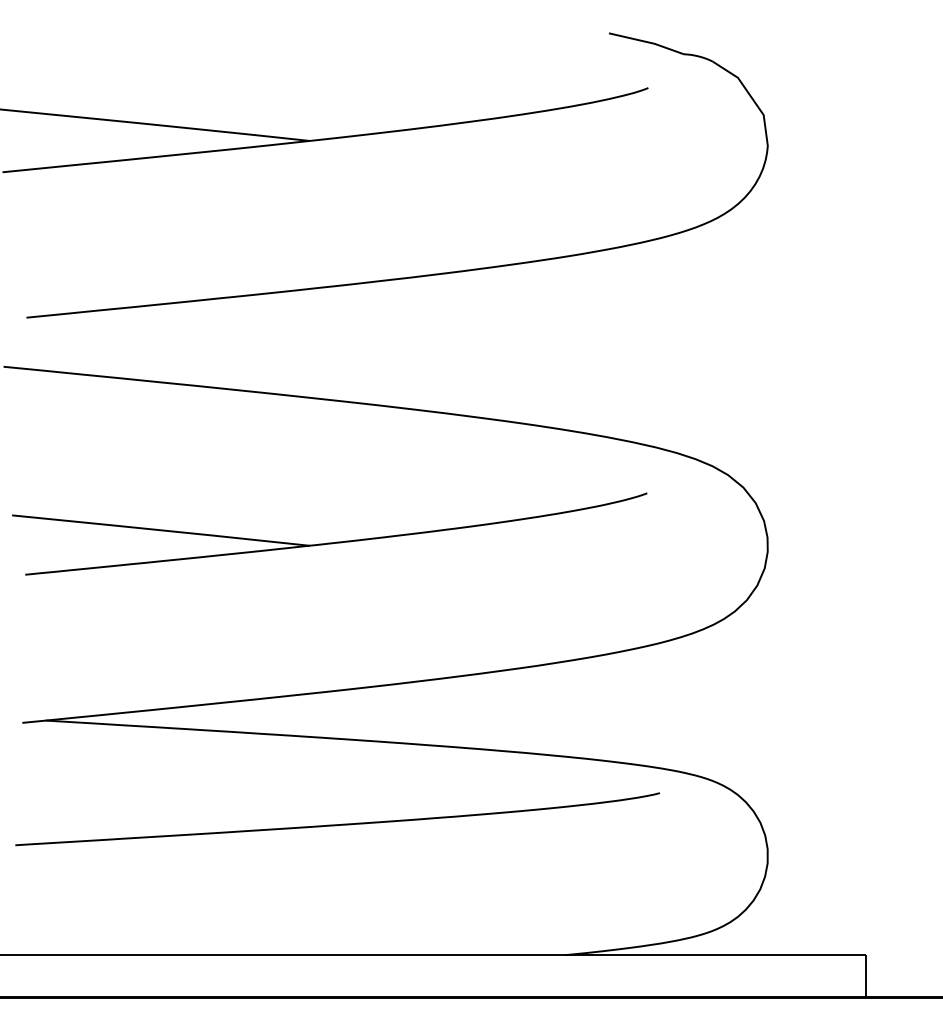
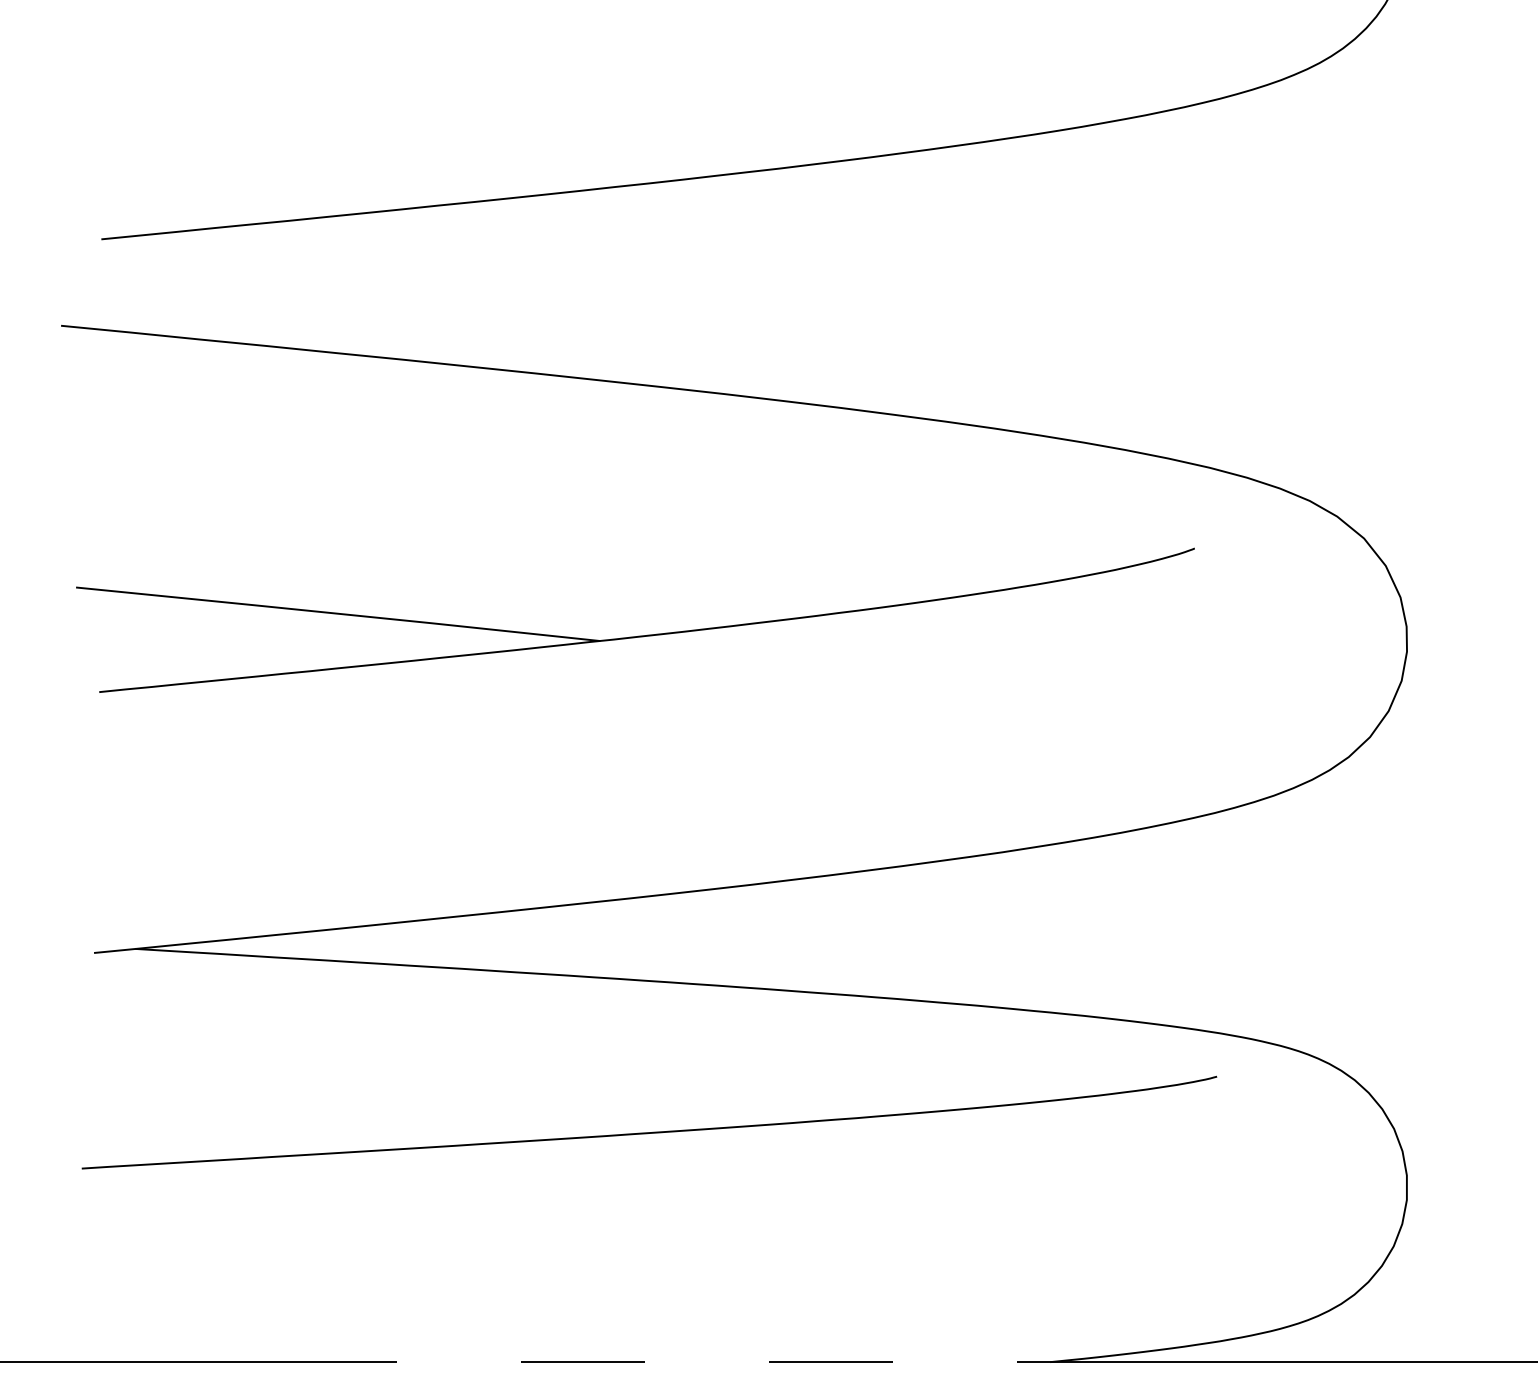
line: (344, 955) -> (661, 1362), solid -> dashed

